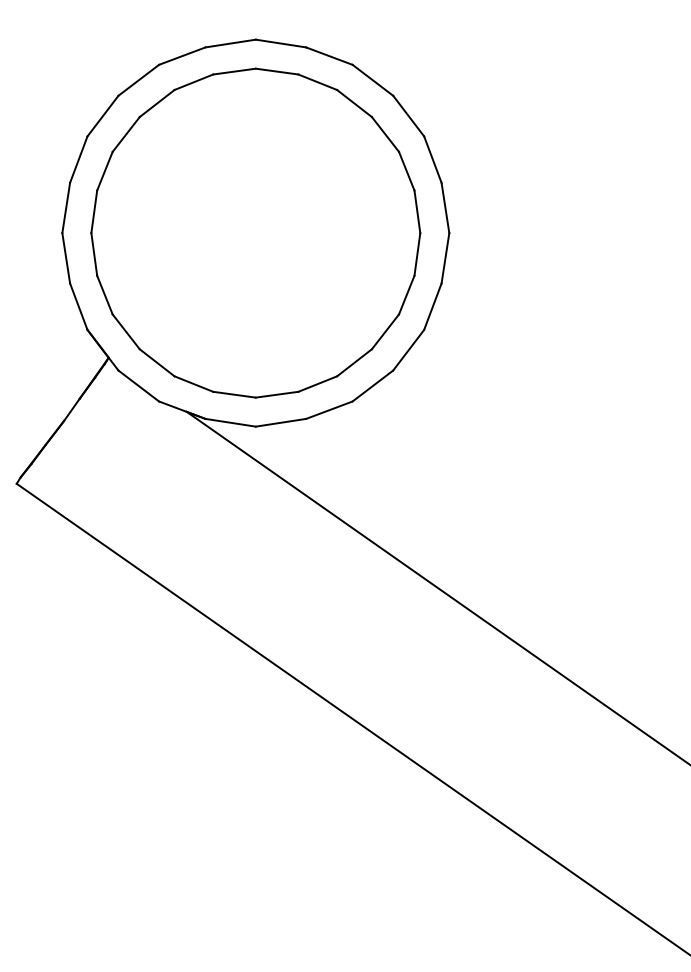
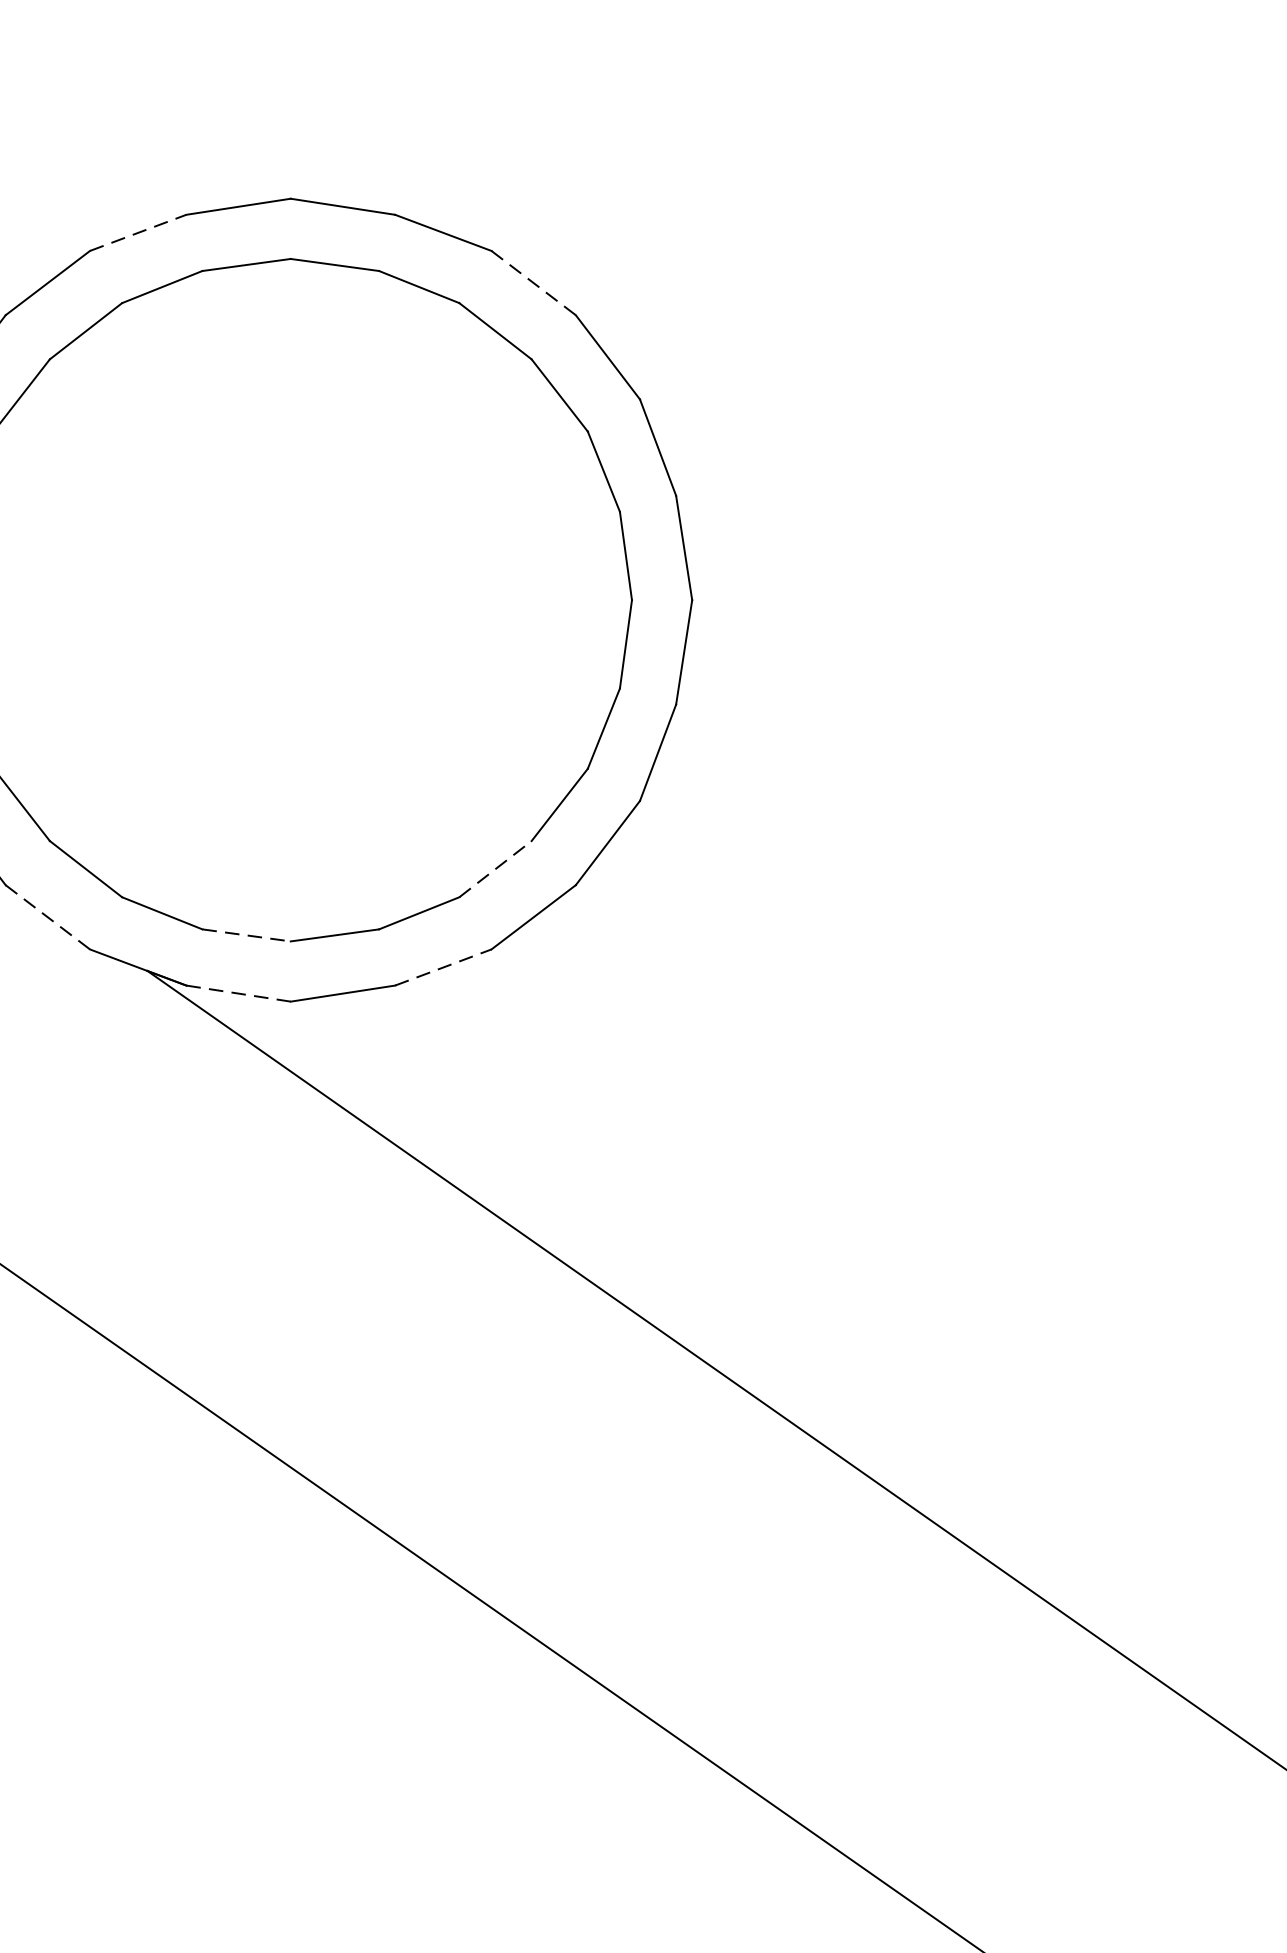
line: (182, 56) -> (138, 233), solid -> dashed
line: (372, 80) -> (532, 283), solid -> dashed
line: (354, 362) -> (495, 868), solid -> dashed
line: (138, 386) -> (47, 918), solid -> dashed
line: (235, 394) -> (248, 934), solid -> dashed
line: (329, 410) -> (443, 968), solid -> dashed
line: (231, 422) -> (240, 993), solid -> dashed

